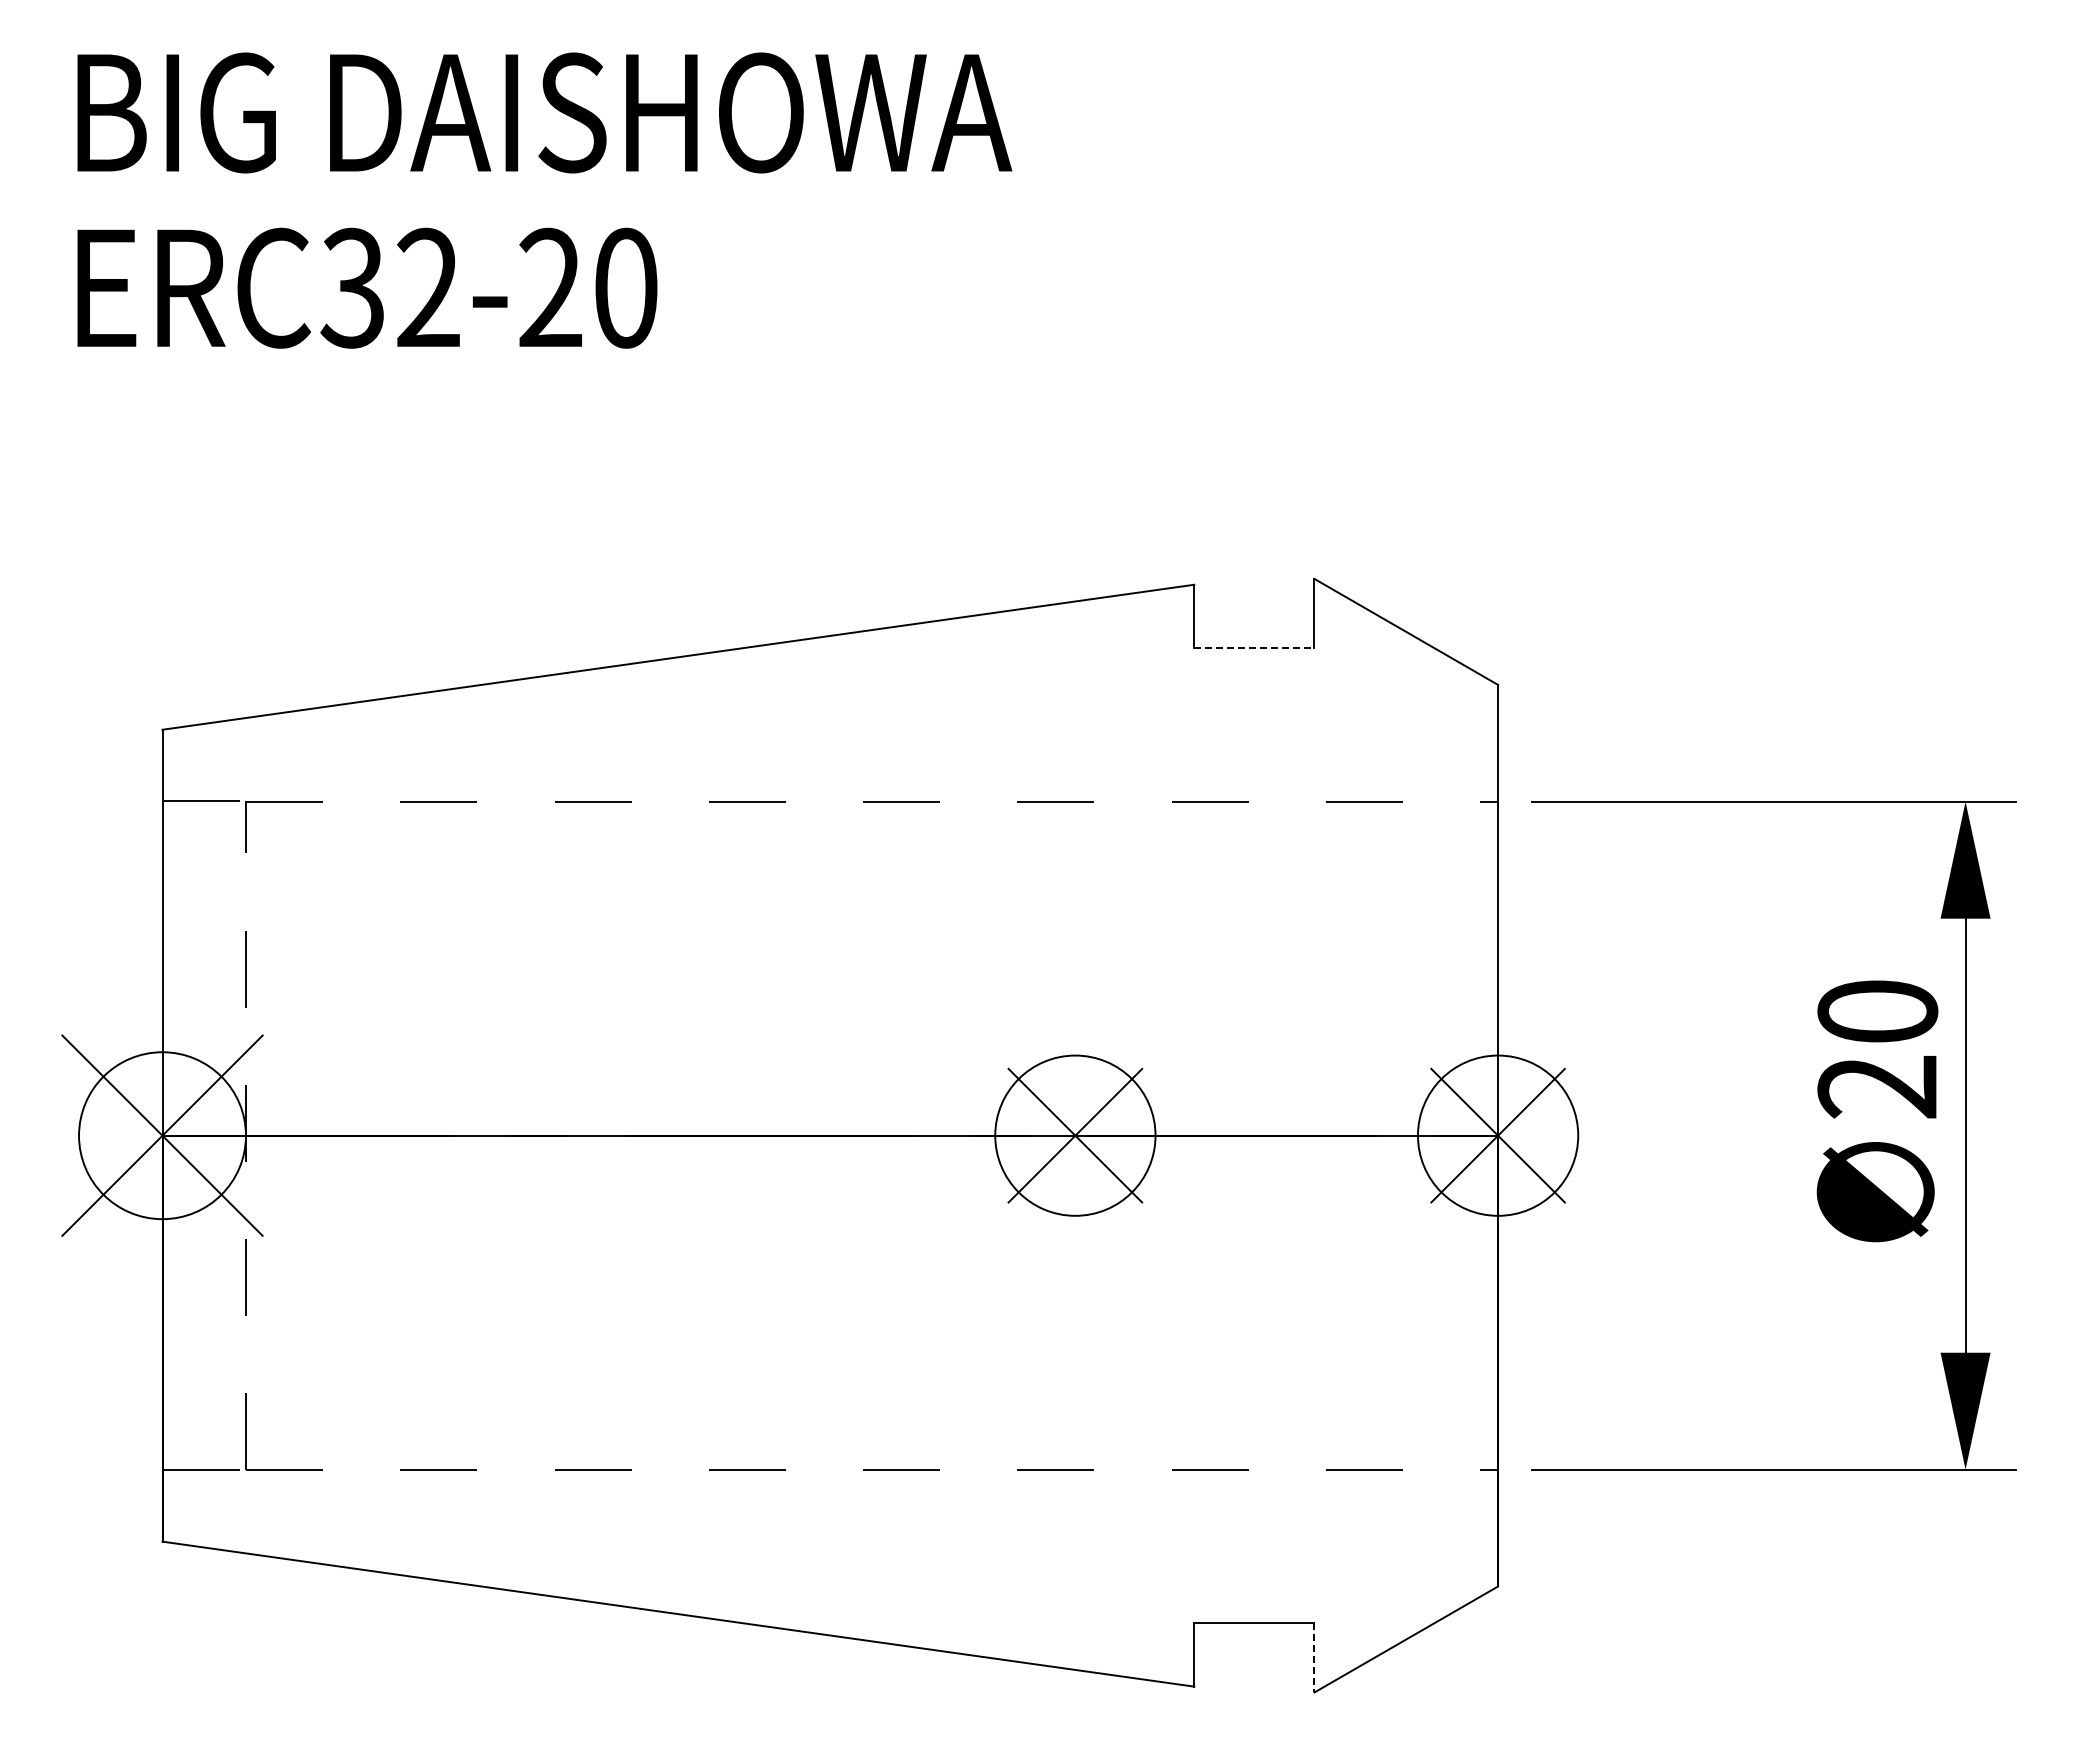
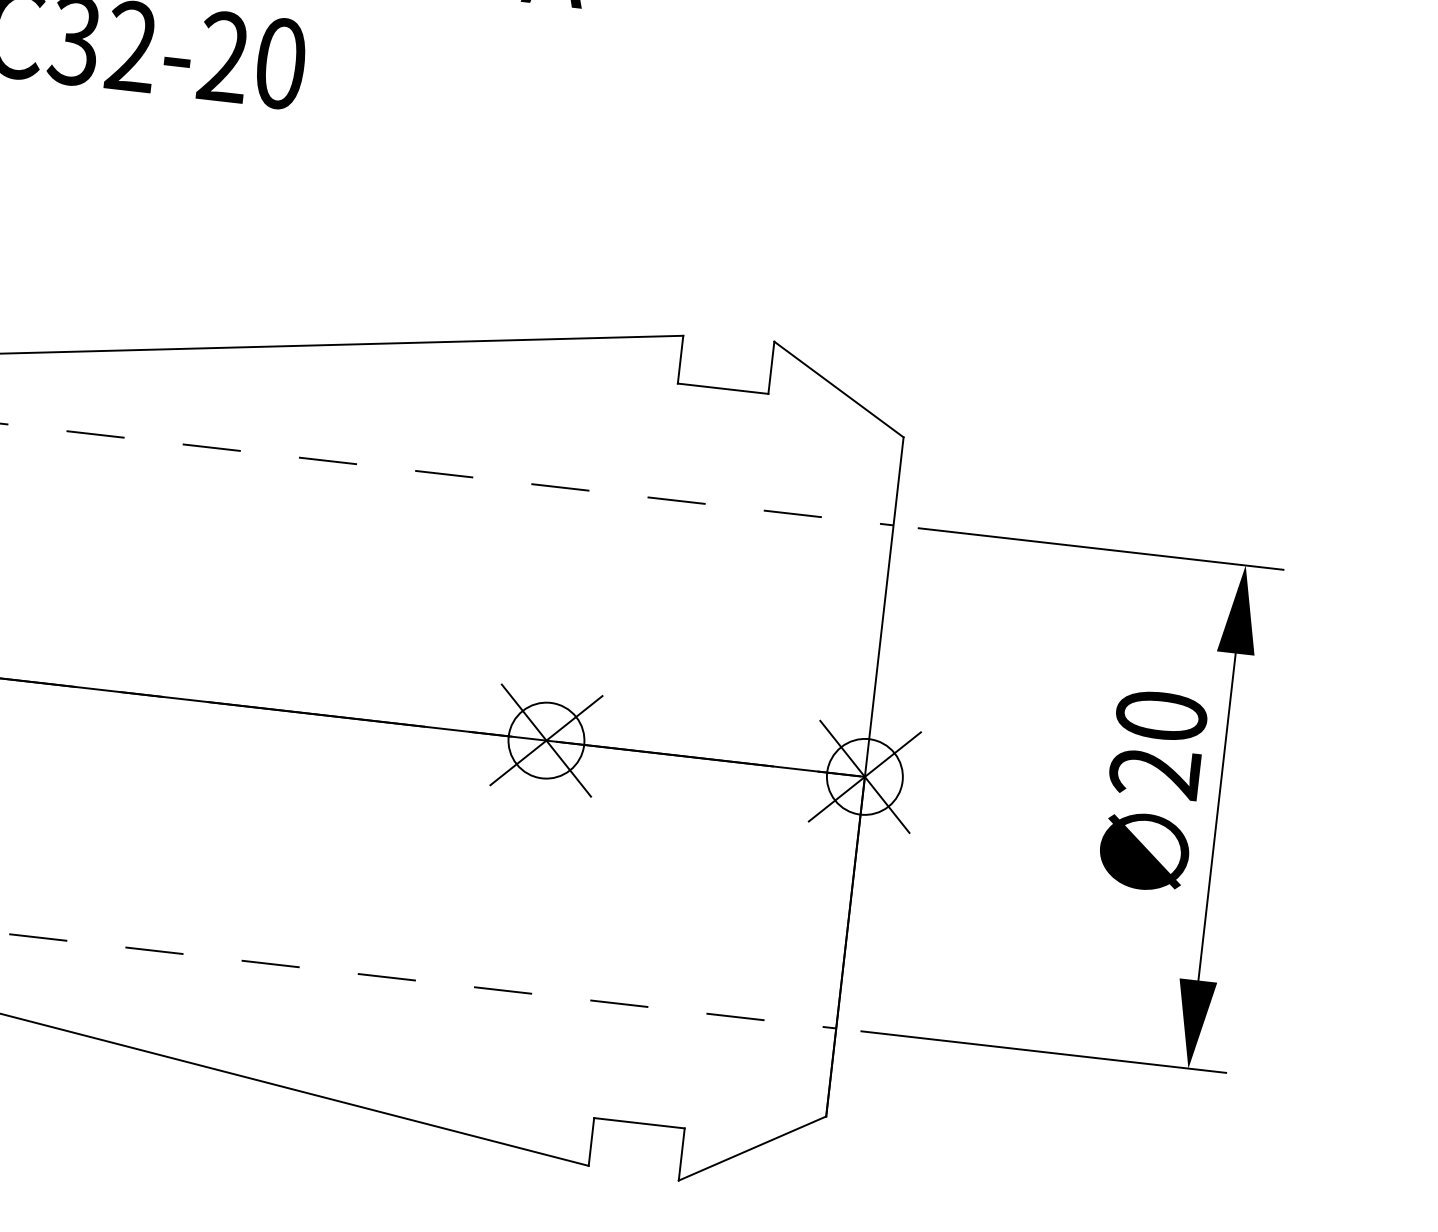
line: (1254, 648) -> (723, 388), dashed -> solid
circle: (1075, 1135) -> (546, 740), size x0.62
circle: (1498, 1135) -> (865, 776), size x0.62
line: (1314, 1657) -> (681, 1154), dashed -> solid

